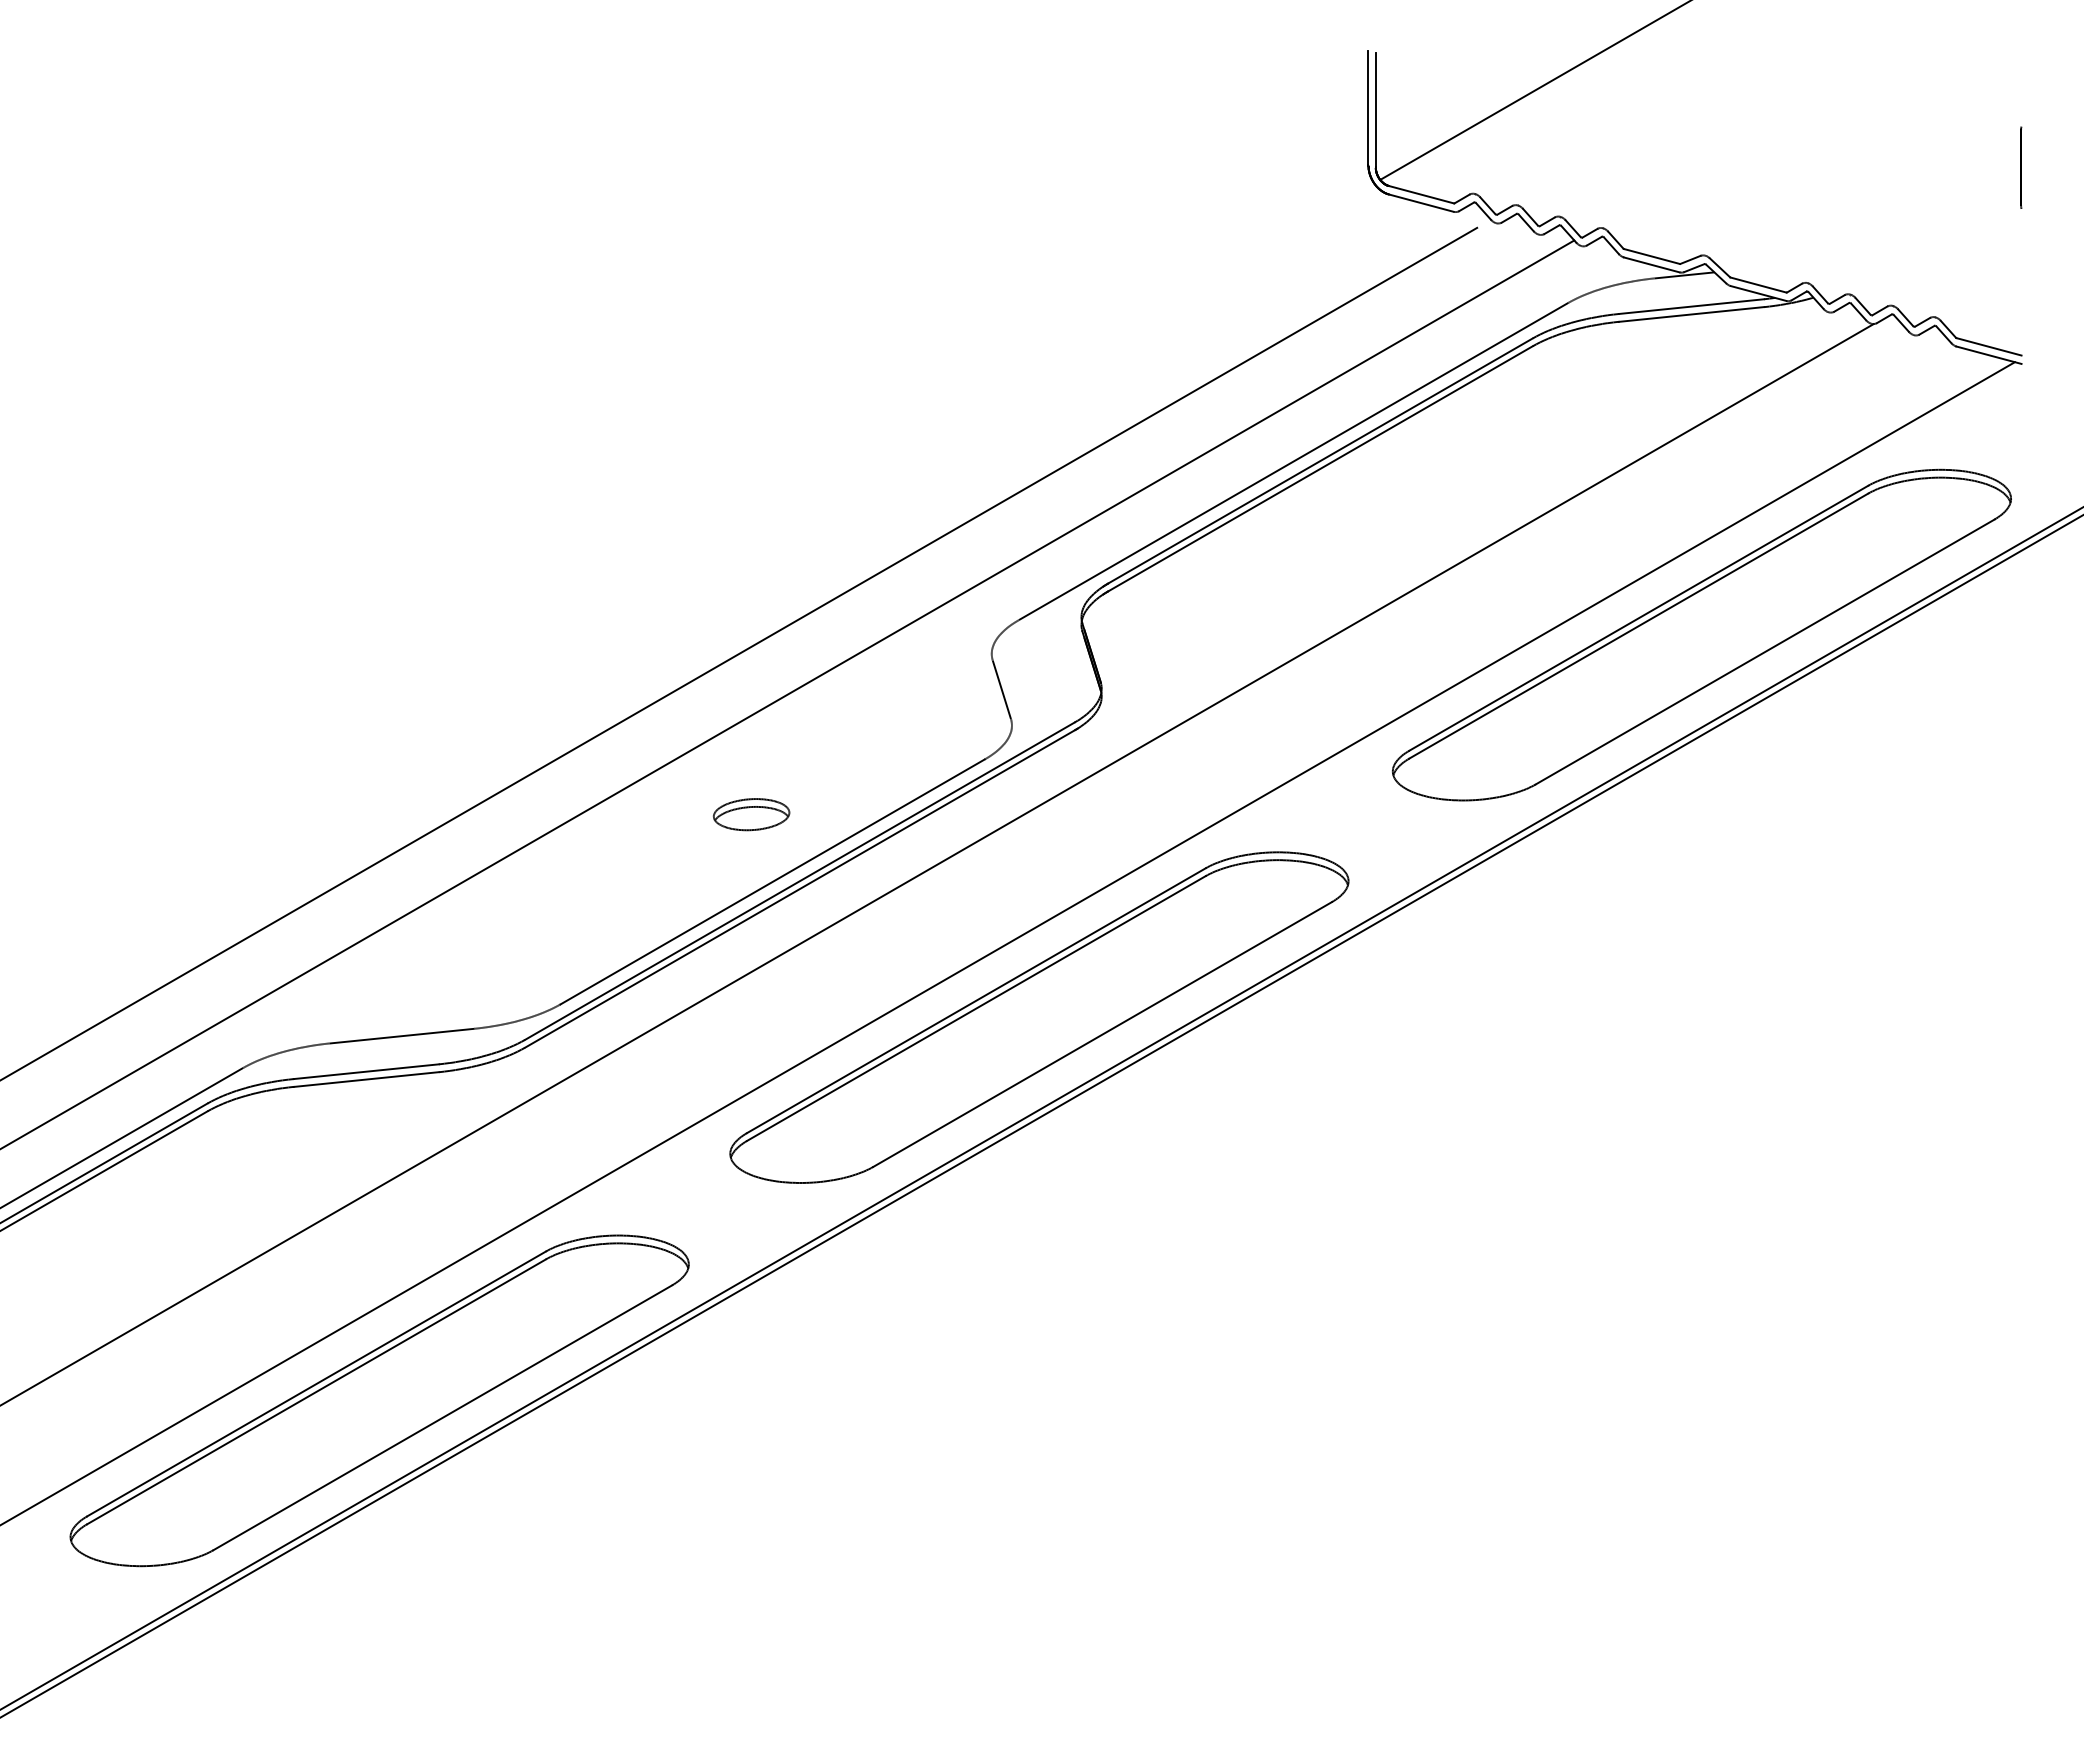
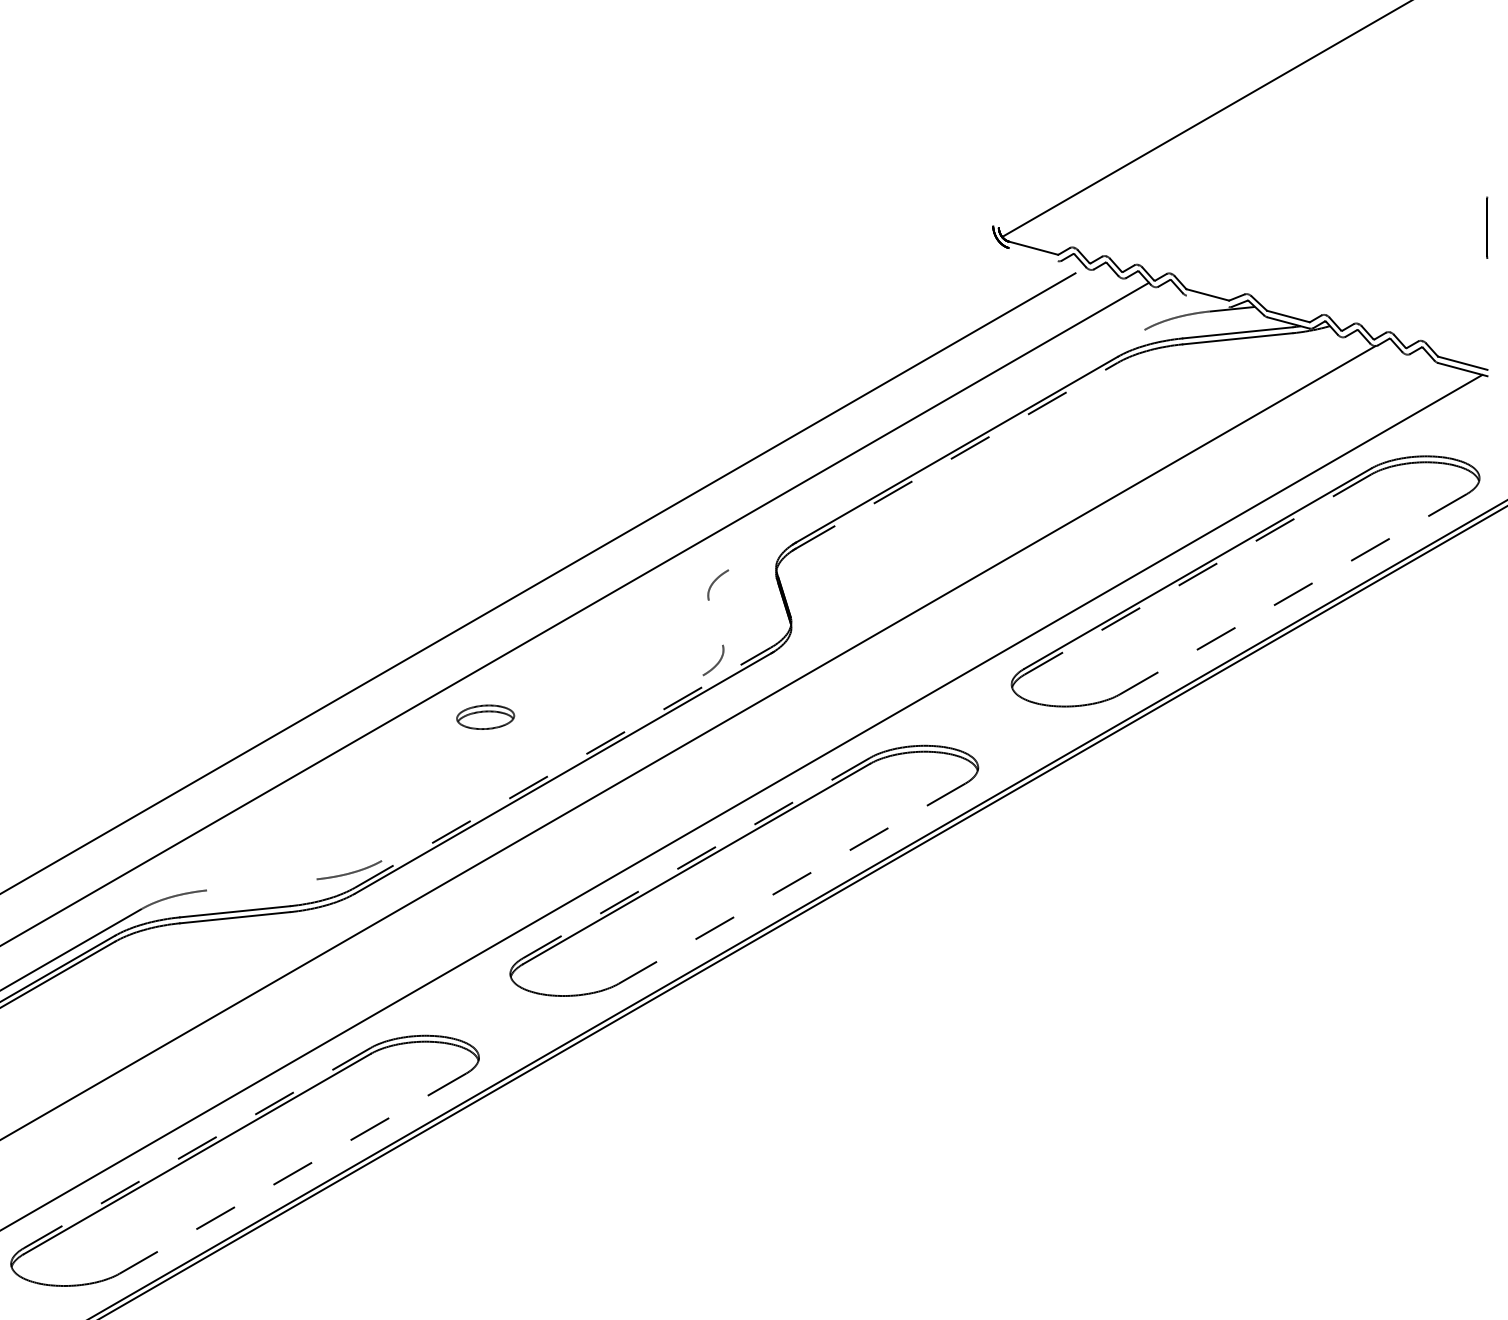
line: (1368, 107) -> (993, 182), removed
line: (1375, 109) -> (998, 183), removed
line: (1420, 202) -> (1032, 254), removed
line: (1651, 264) -> (1207, 300), removed
line: (1293, 461) -> (936, 450), removed
line: (1320, 468) -> (956, 455), solid -> dashed
line: (1638, 626) -> (1197, 574), solid -> dashed
line: (1765, 652) -> (1293, 594), solid -> dashed
line: (1001, 689) -> (715, 622), removed
part: (751, 814) -> (485, 717), moved
line: (772, 881) -> (542, 767), removed
line: (800, 881) -> (563, 767), solid -> dashed
line: (976, 1000) -> (696, 857), solid -> dashed
line: (1102, 1034) -> (792, 883), solid -> dashed
line: (401, 1035) -> (261, 884), removed
line: (316, 1383) -> (197, 1147), solid -> dashed
line: (442, 1417) -> (292, 1173), solid -> dashed

